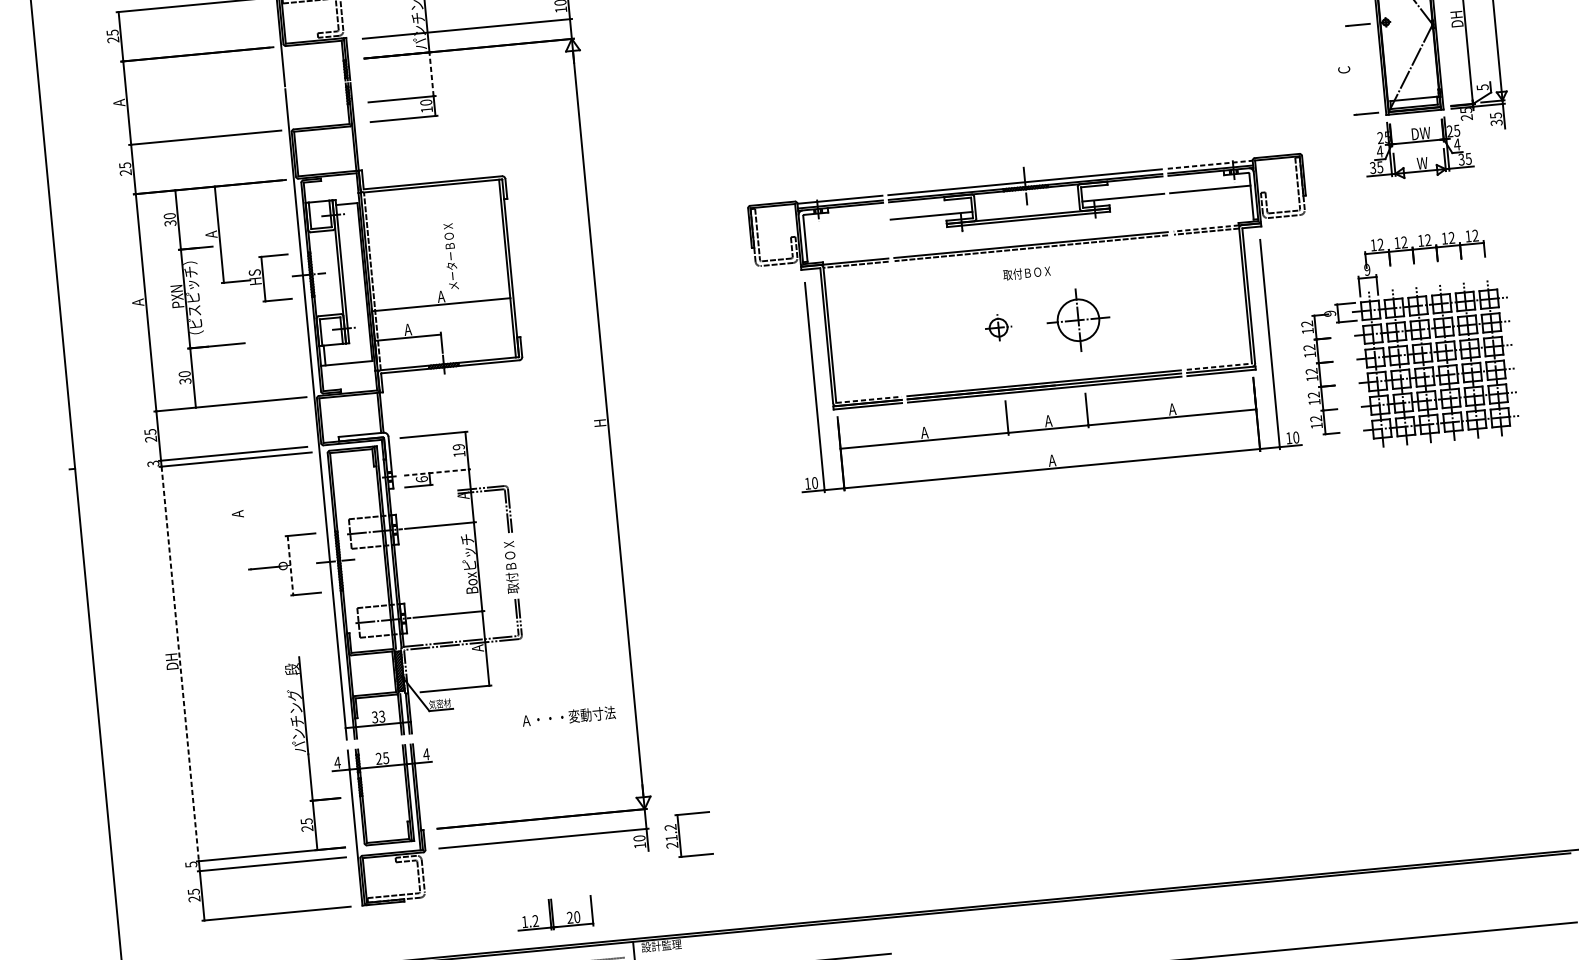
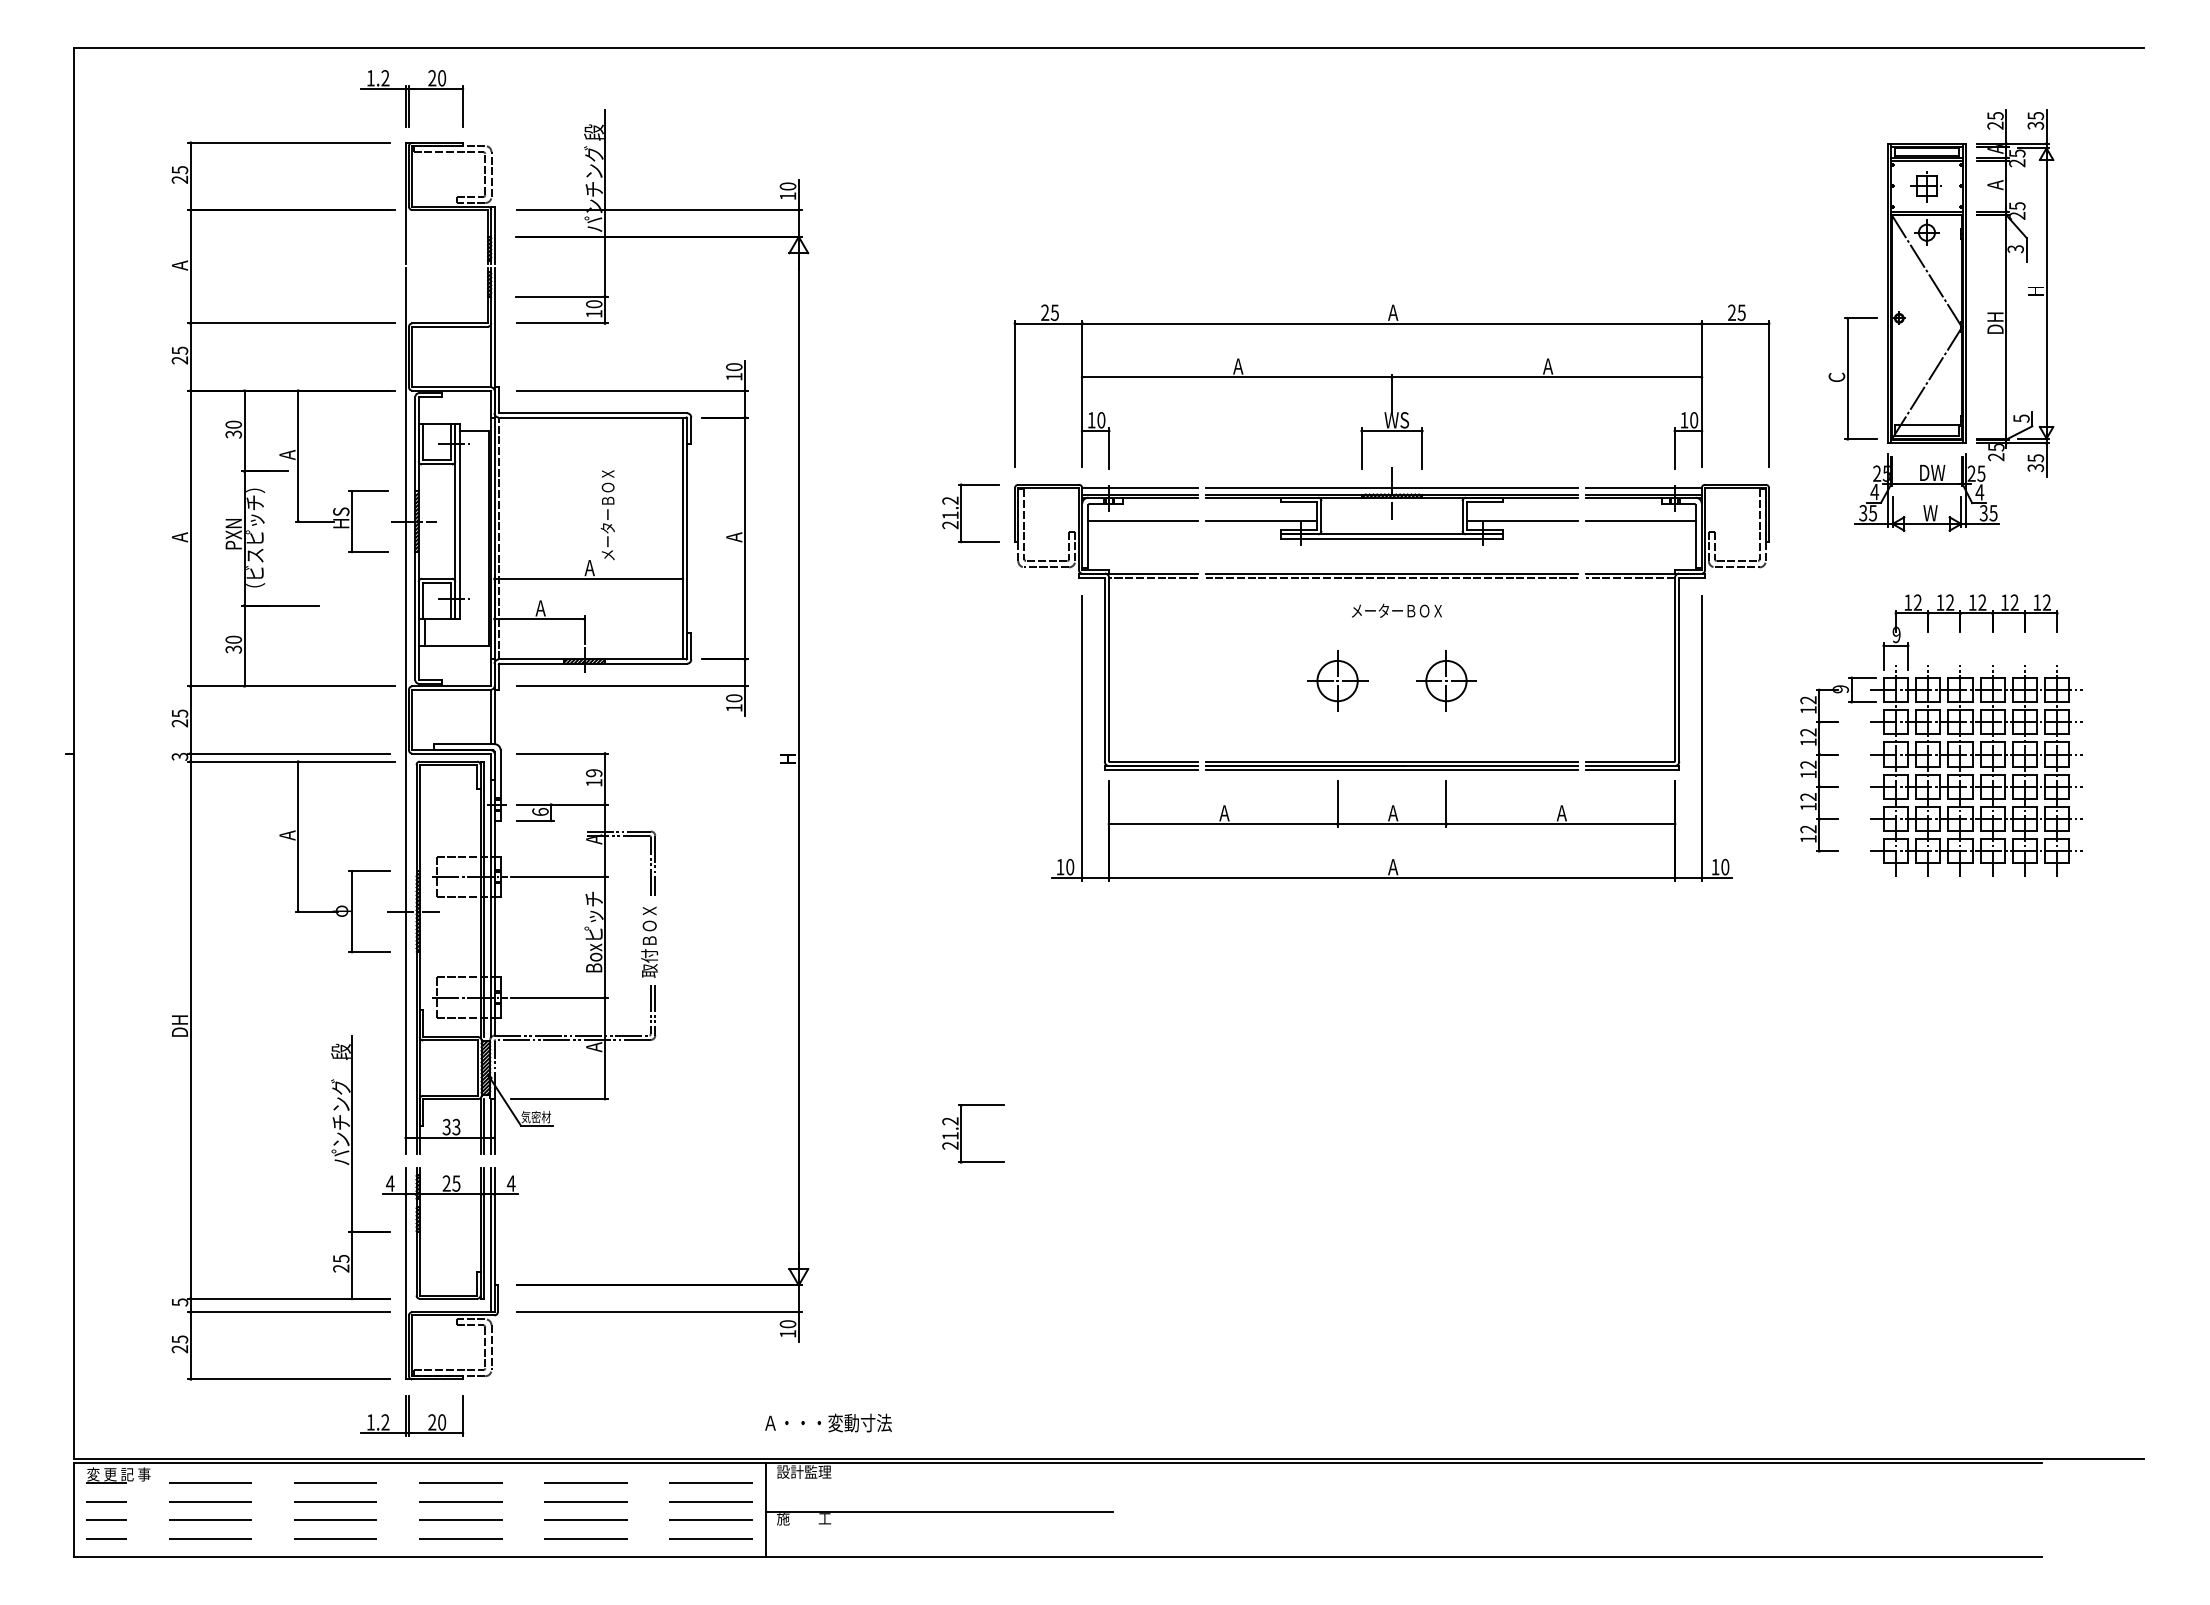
line: (1352, 70) -> (1847, 378), added
line: (431, 74) -> (605, 266), dashed -> solid
part: (1017, 107) -> (1391, 386), added
line: (1210, 165) -> (1644, 488), dashed -> solid
line: (844, 224) -> (1142, 521), added
line: (1206, 228) -> (1630, 573), dashed -> solid
part: (710, 230) -> (961, 513), added
part: (539, 265) -> (726, 538), added
text: (1036, 271) -> (1395, 610), 取付ＢＯＸ -> メーターＢＯＸ
part: (1078, 319) -> (1446, 680), size x0.71
part: (998, 327) -> (1337, 680), size x1.67
part: (1407, 340) -> (1941, 735), moved
line: (1219, 366) -> (1630, 761), dashed -> solid
line: (869, 399) -> (1154, 761), dashed -> solid
line: (437, 472) -> (562, 804), dashed -> solid
line: (245, 514) -> (298, 836), added
line: (290, 566) -> (352, 912), dashed -> solid
line: (180, 664) -> (190, 1030), dashed -> solid
text: (568, 716) -> (828, 1422), moved
part: (679, 835) -> (961, 1133), moved
part: (555, 914) -> (412, 1415), moved

